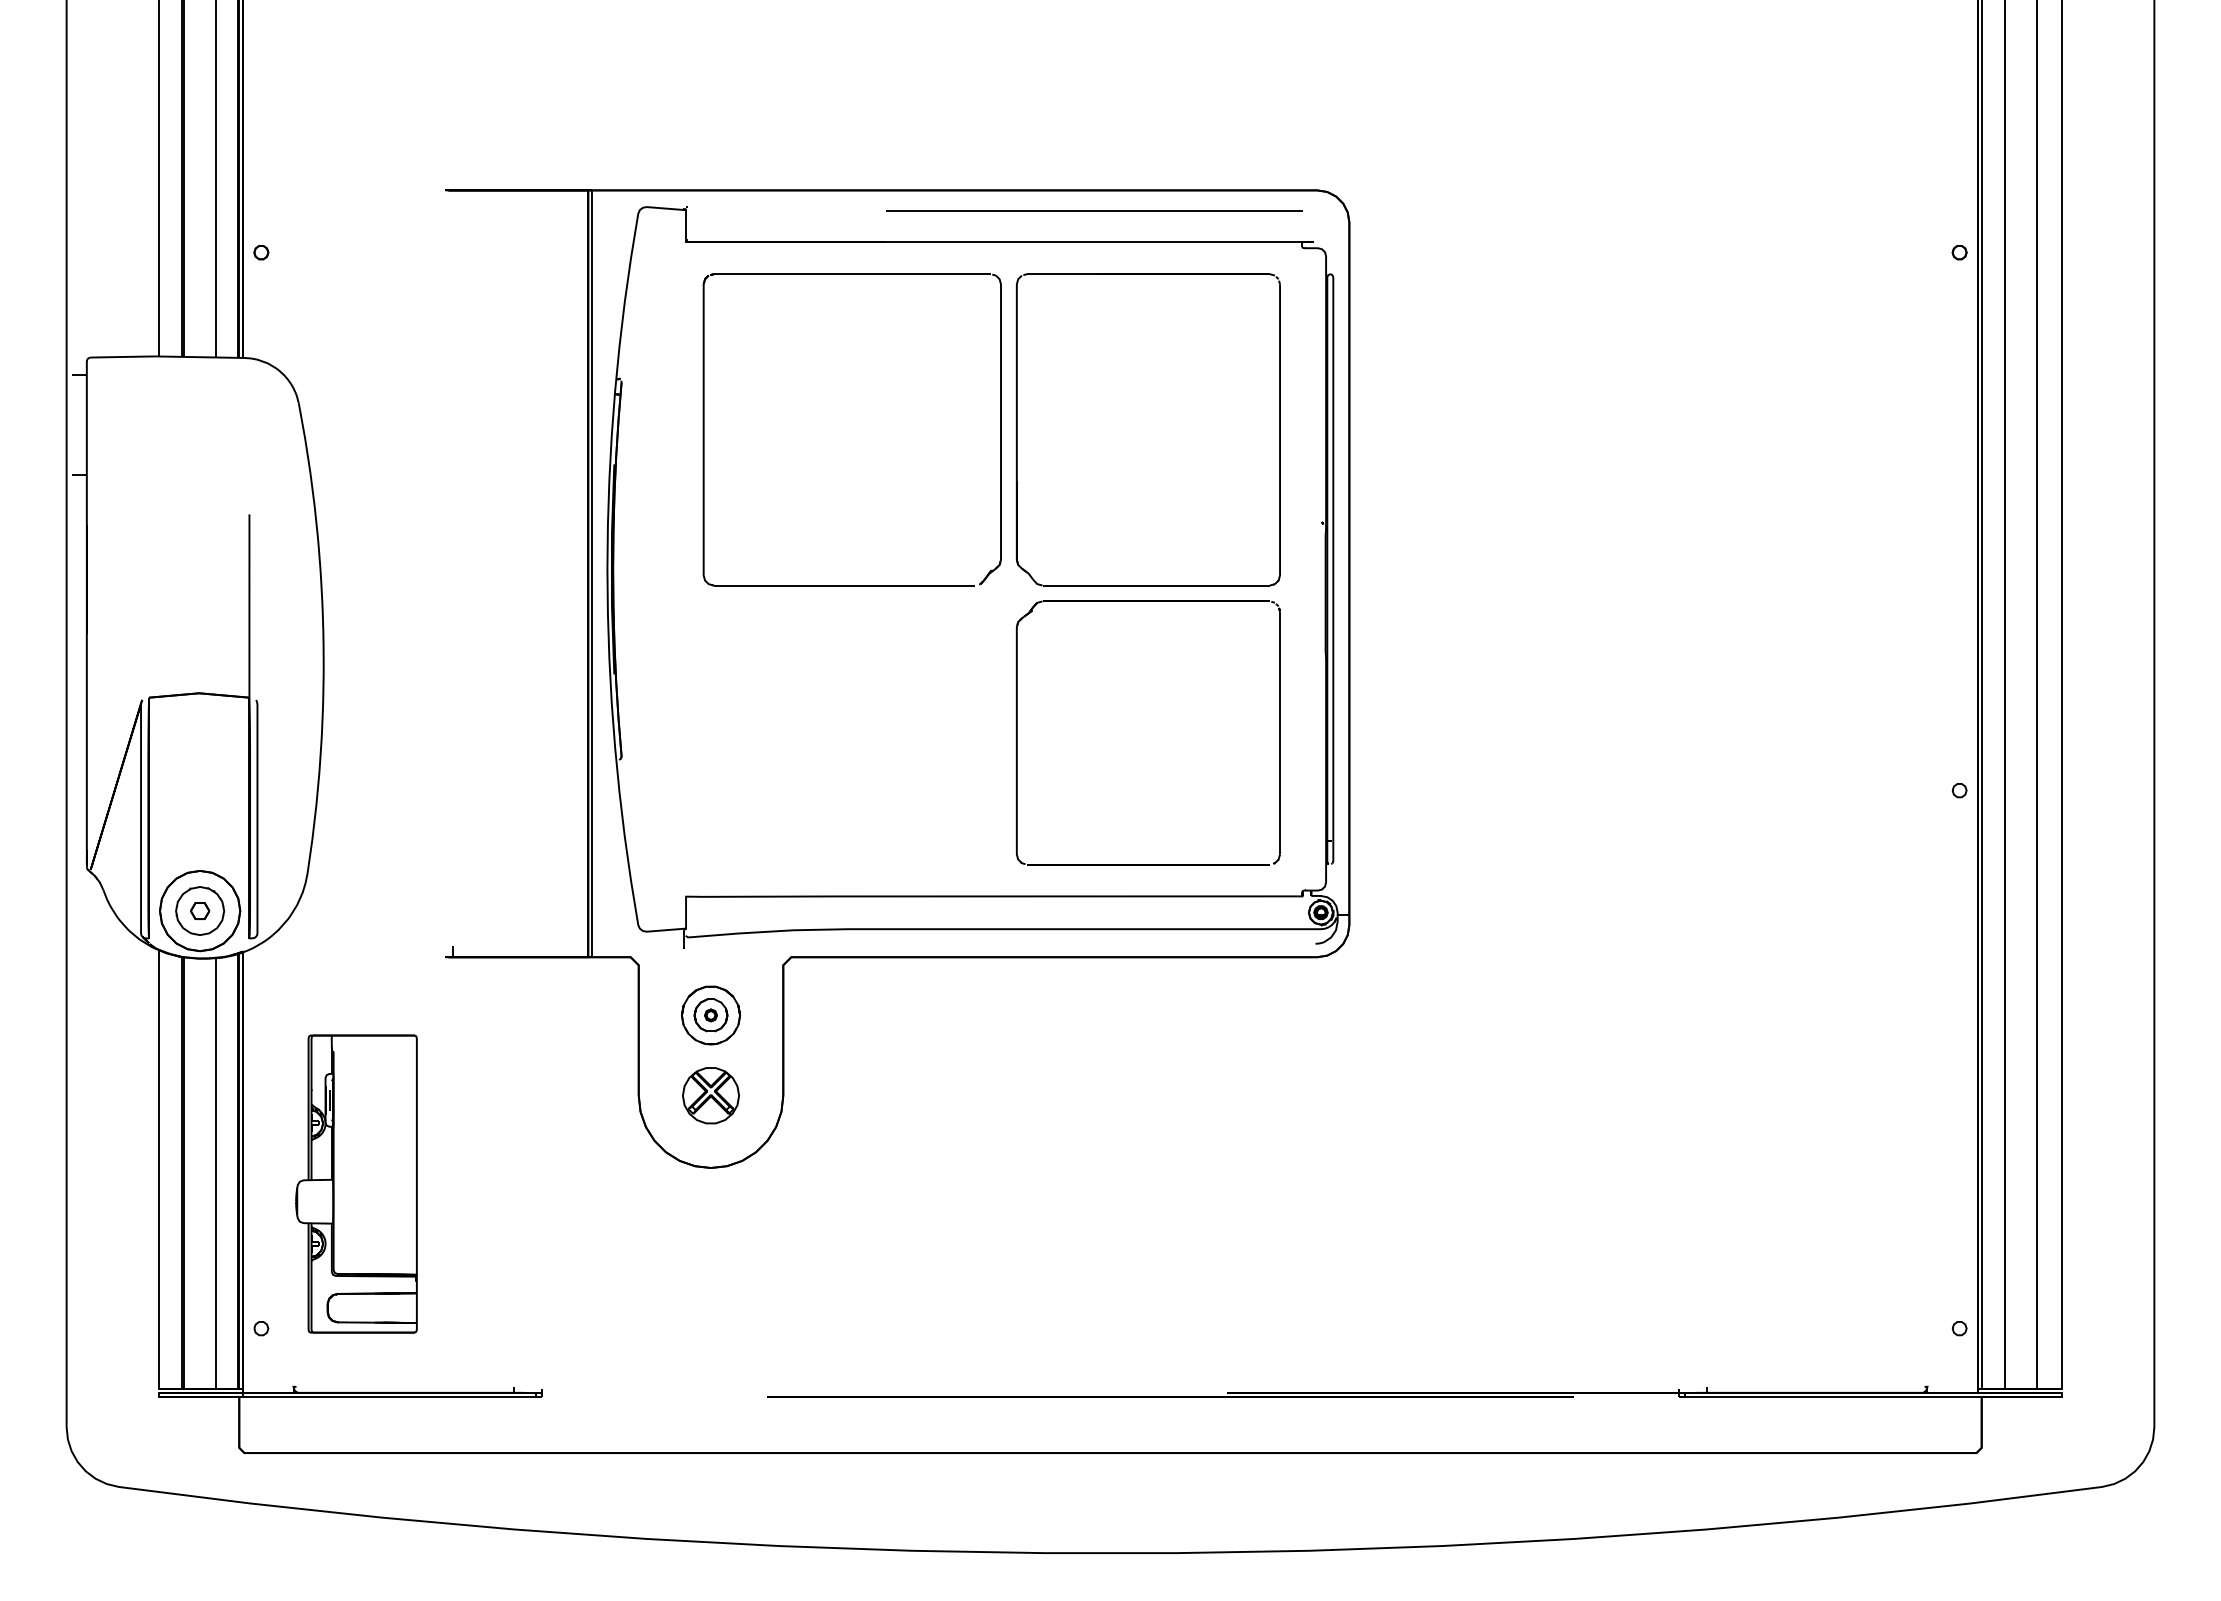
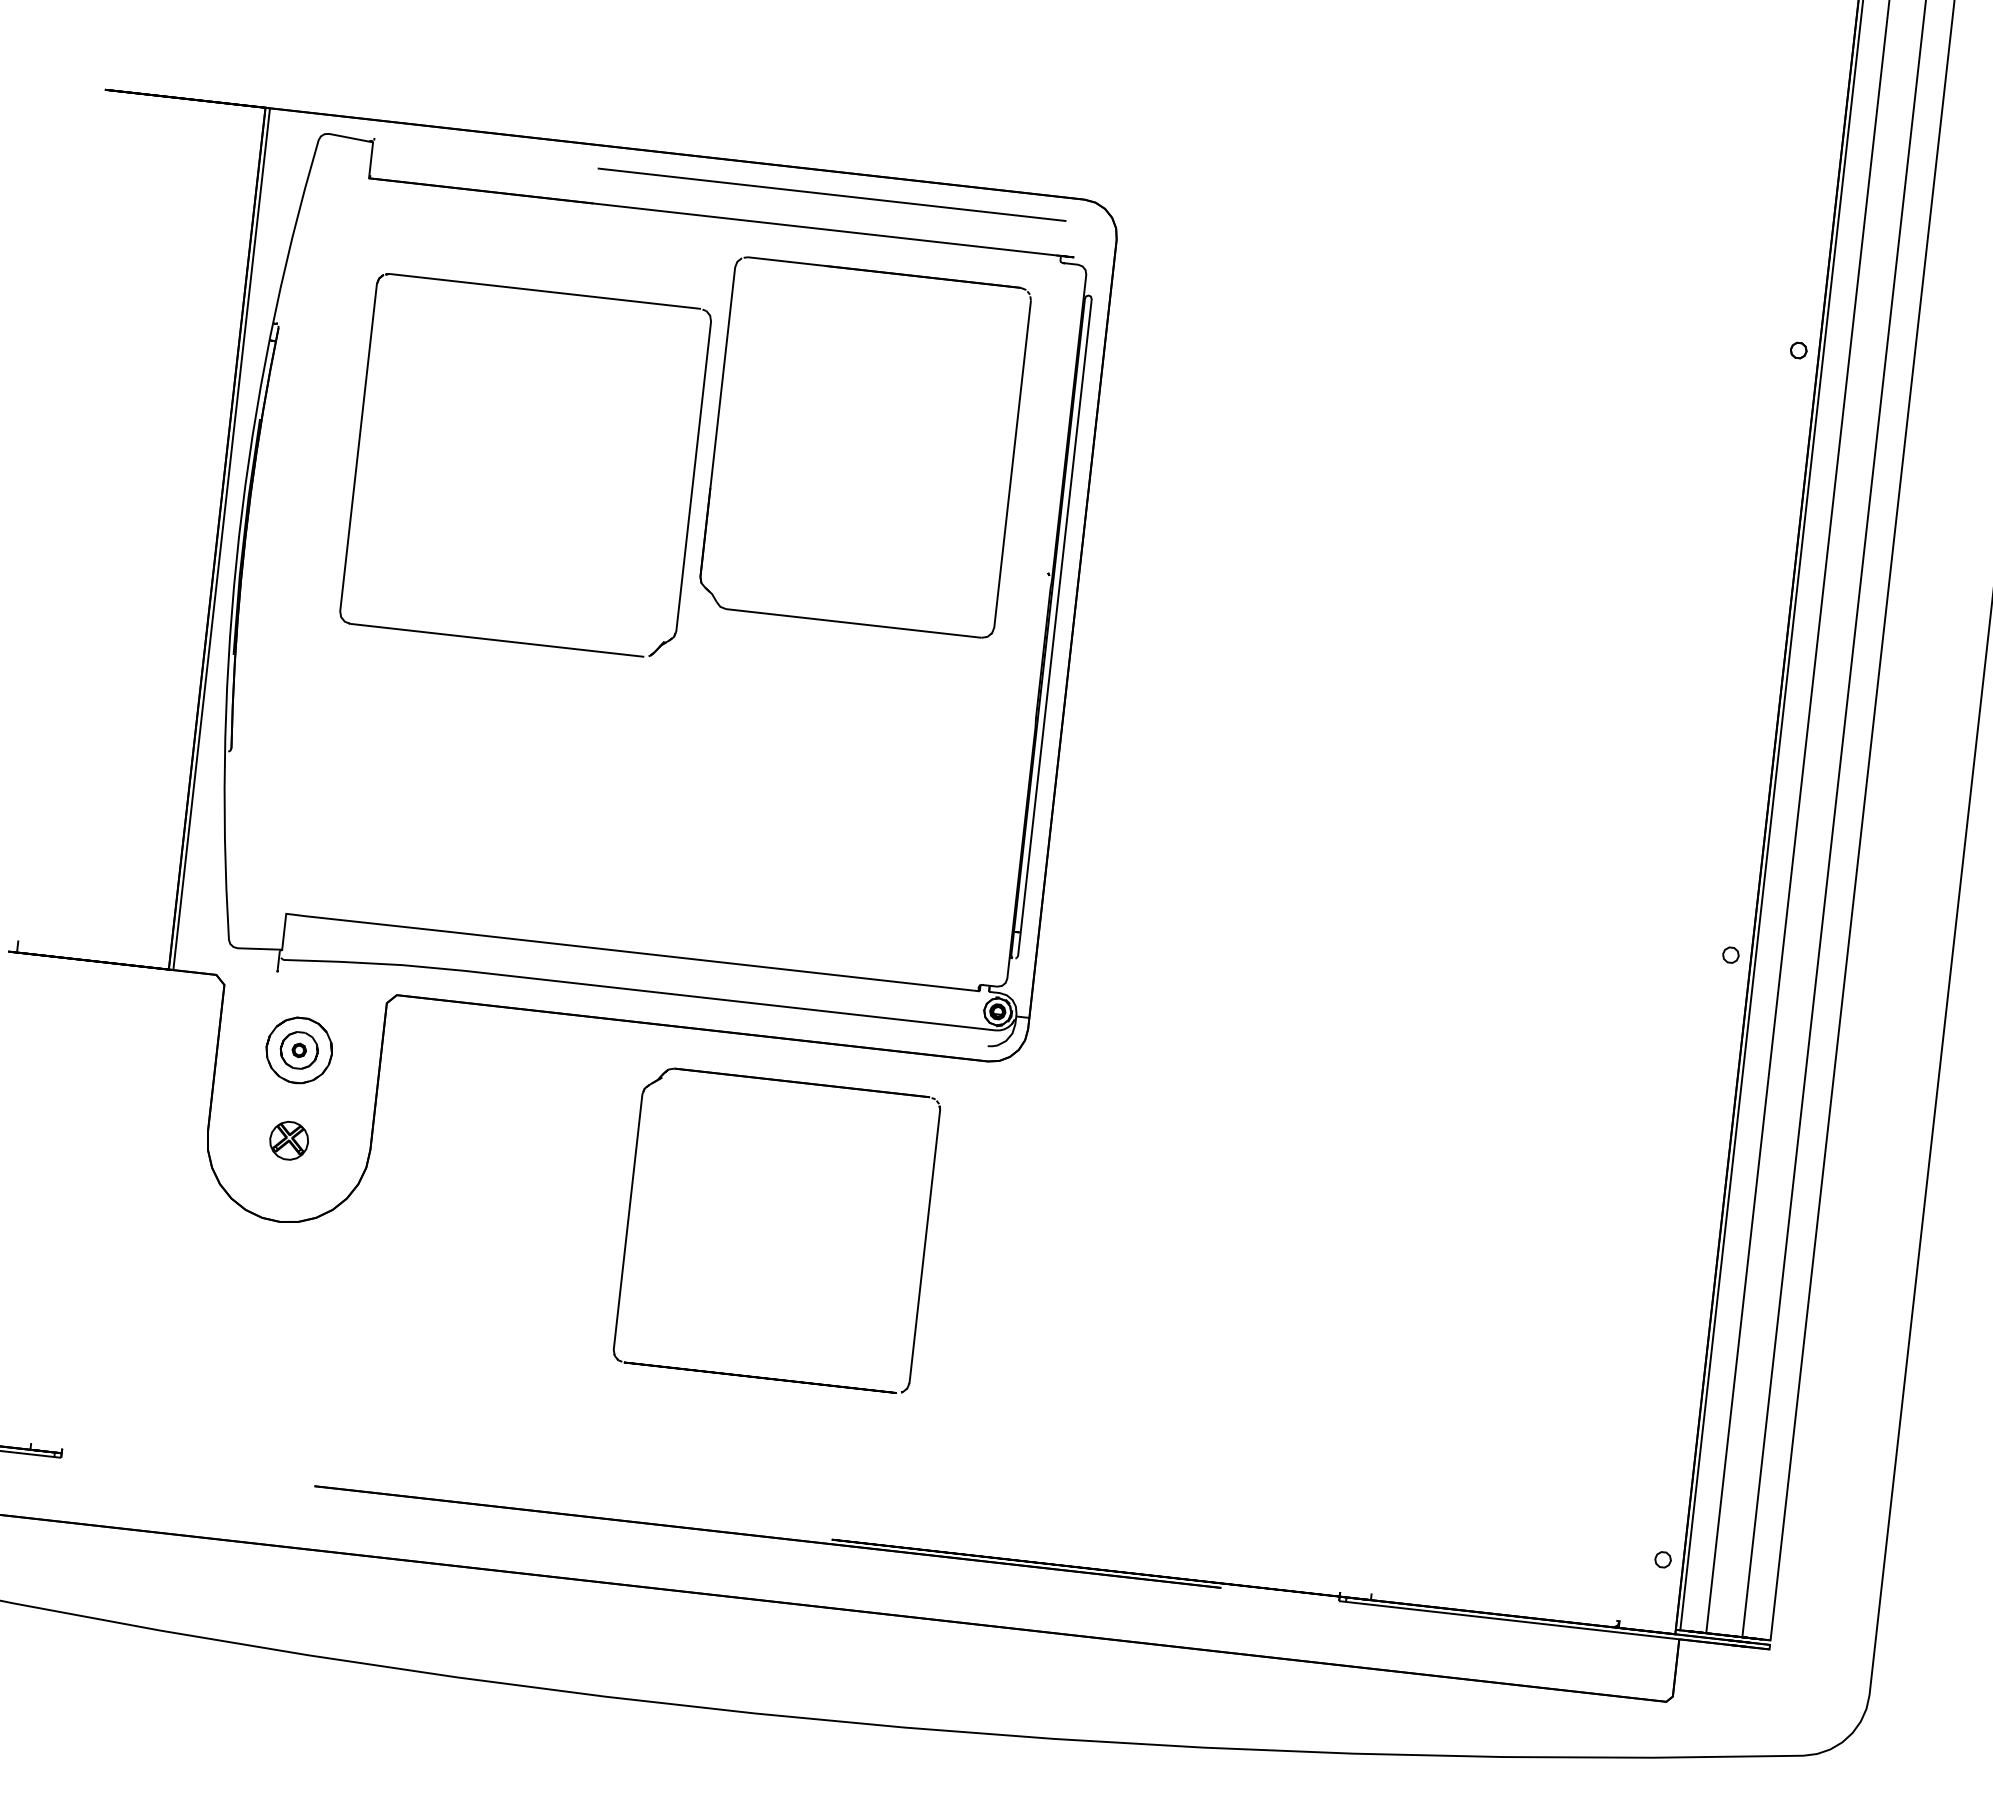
part: (704, 429) -> (359, 447), moved
part: (1148, 601) -> (793, 1082), moved
part: (710, 1095) -> (288, 1140), size x0.6

